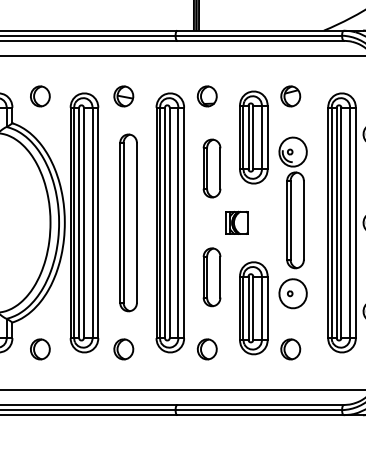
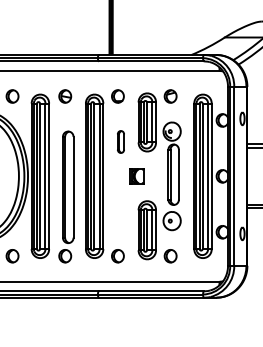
part: (211, 167) -> (120, 141), size x0.6
part: (128, 221) -> (68, 186), moved
part: (211, 277) -> (120, 210), removed

